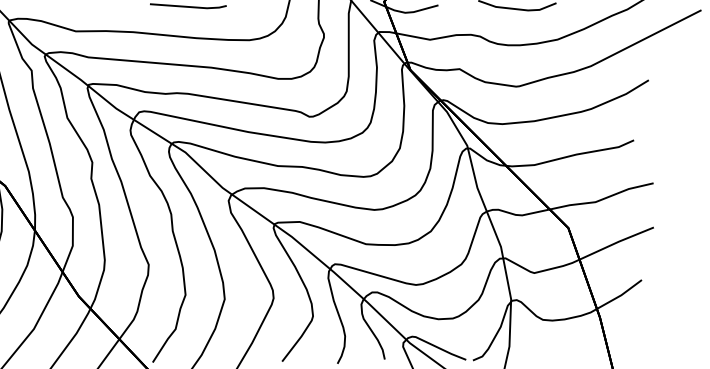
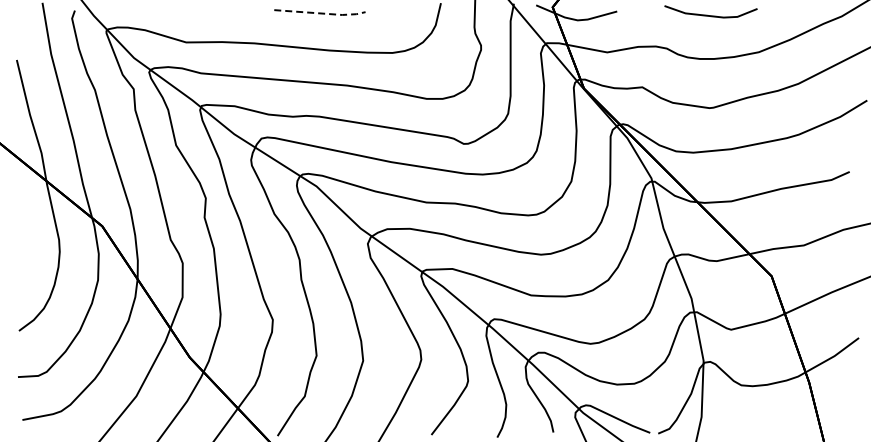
line: (189, 7) -> (321, 13), solid -> dashed

